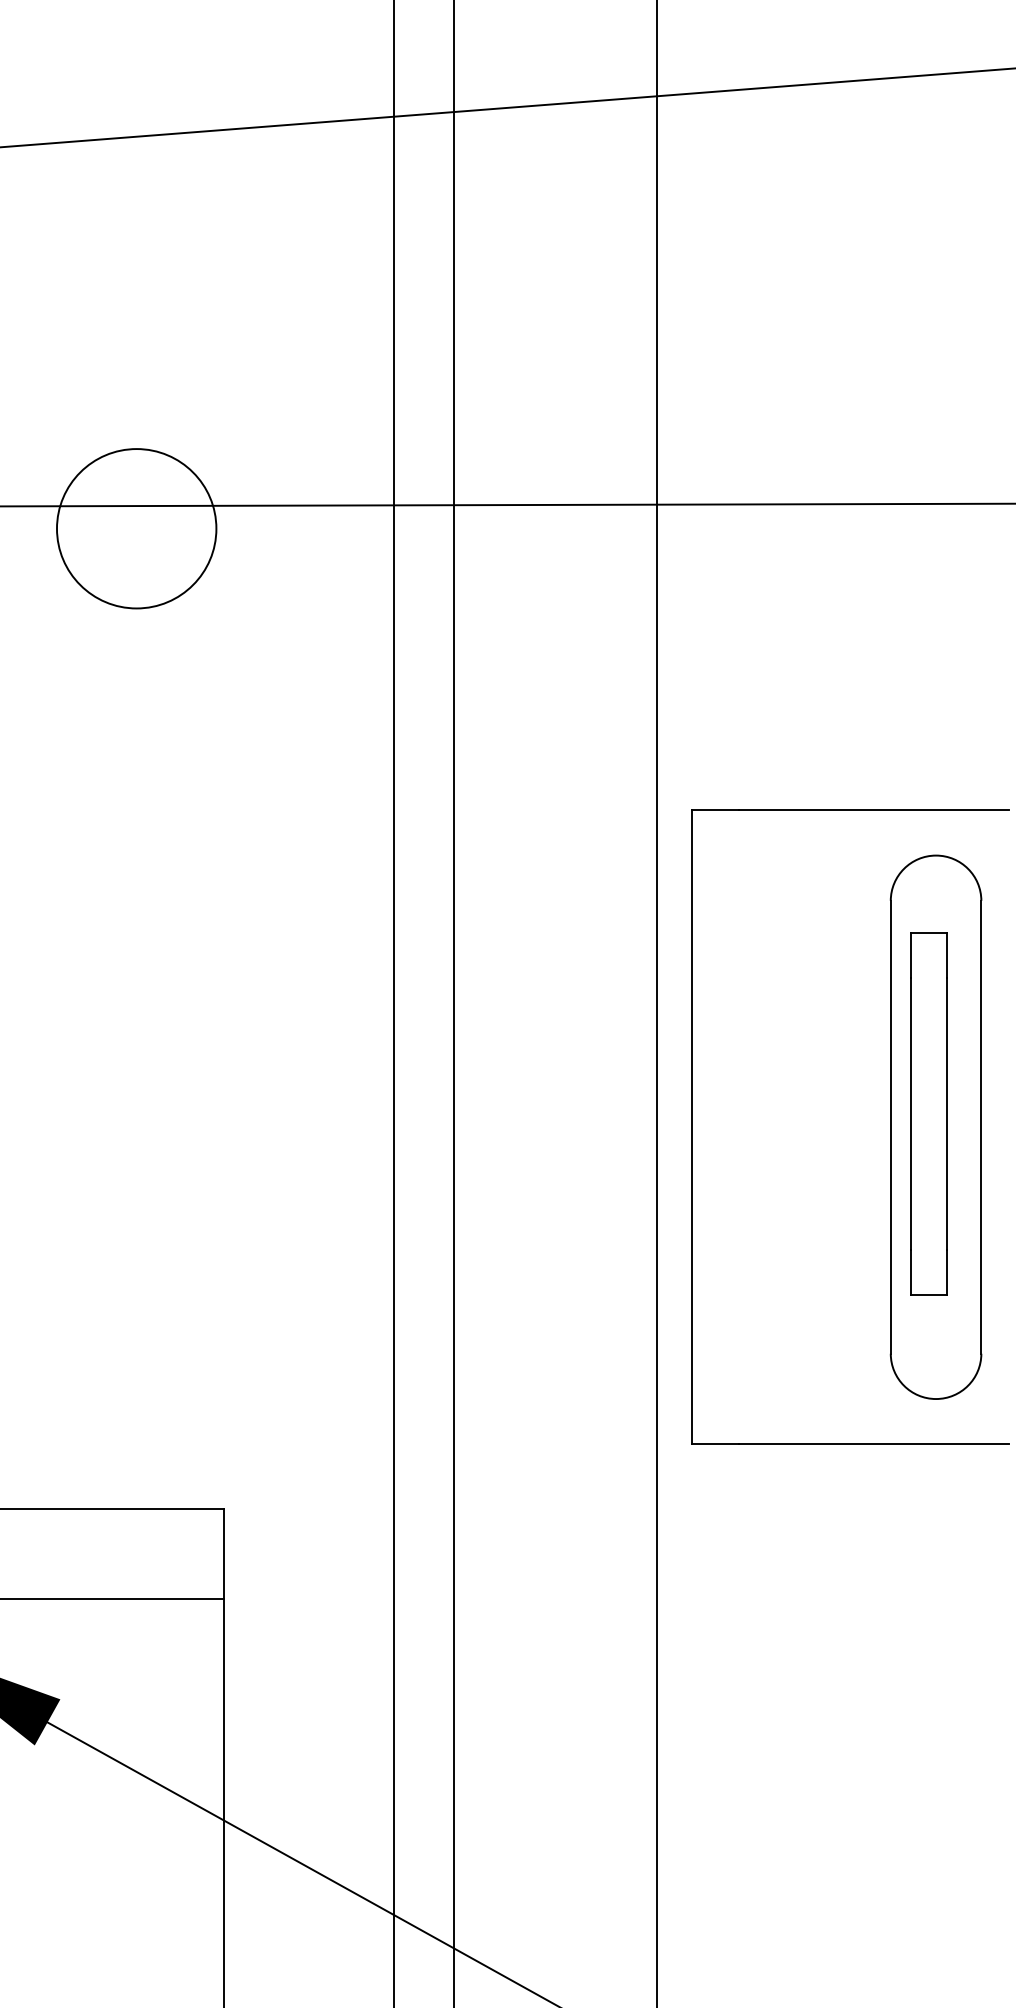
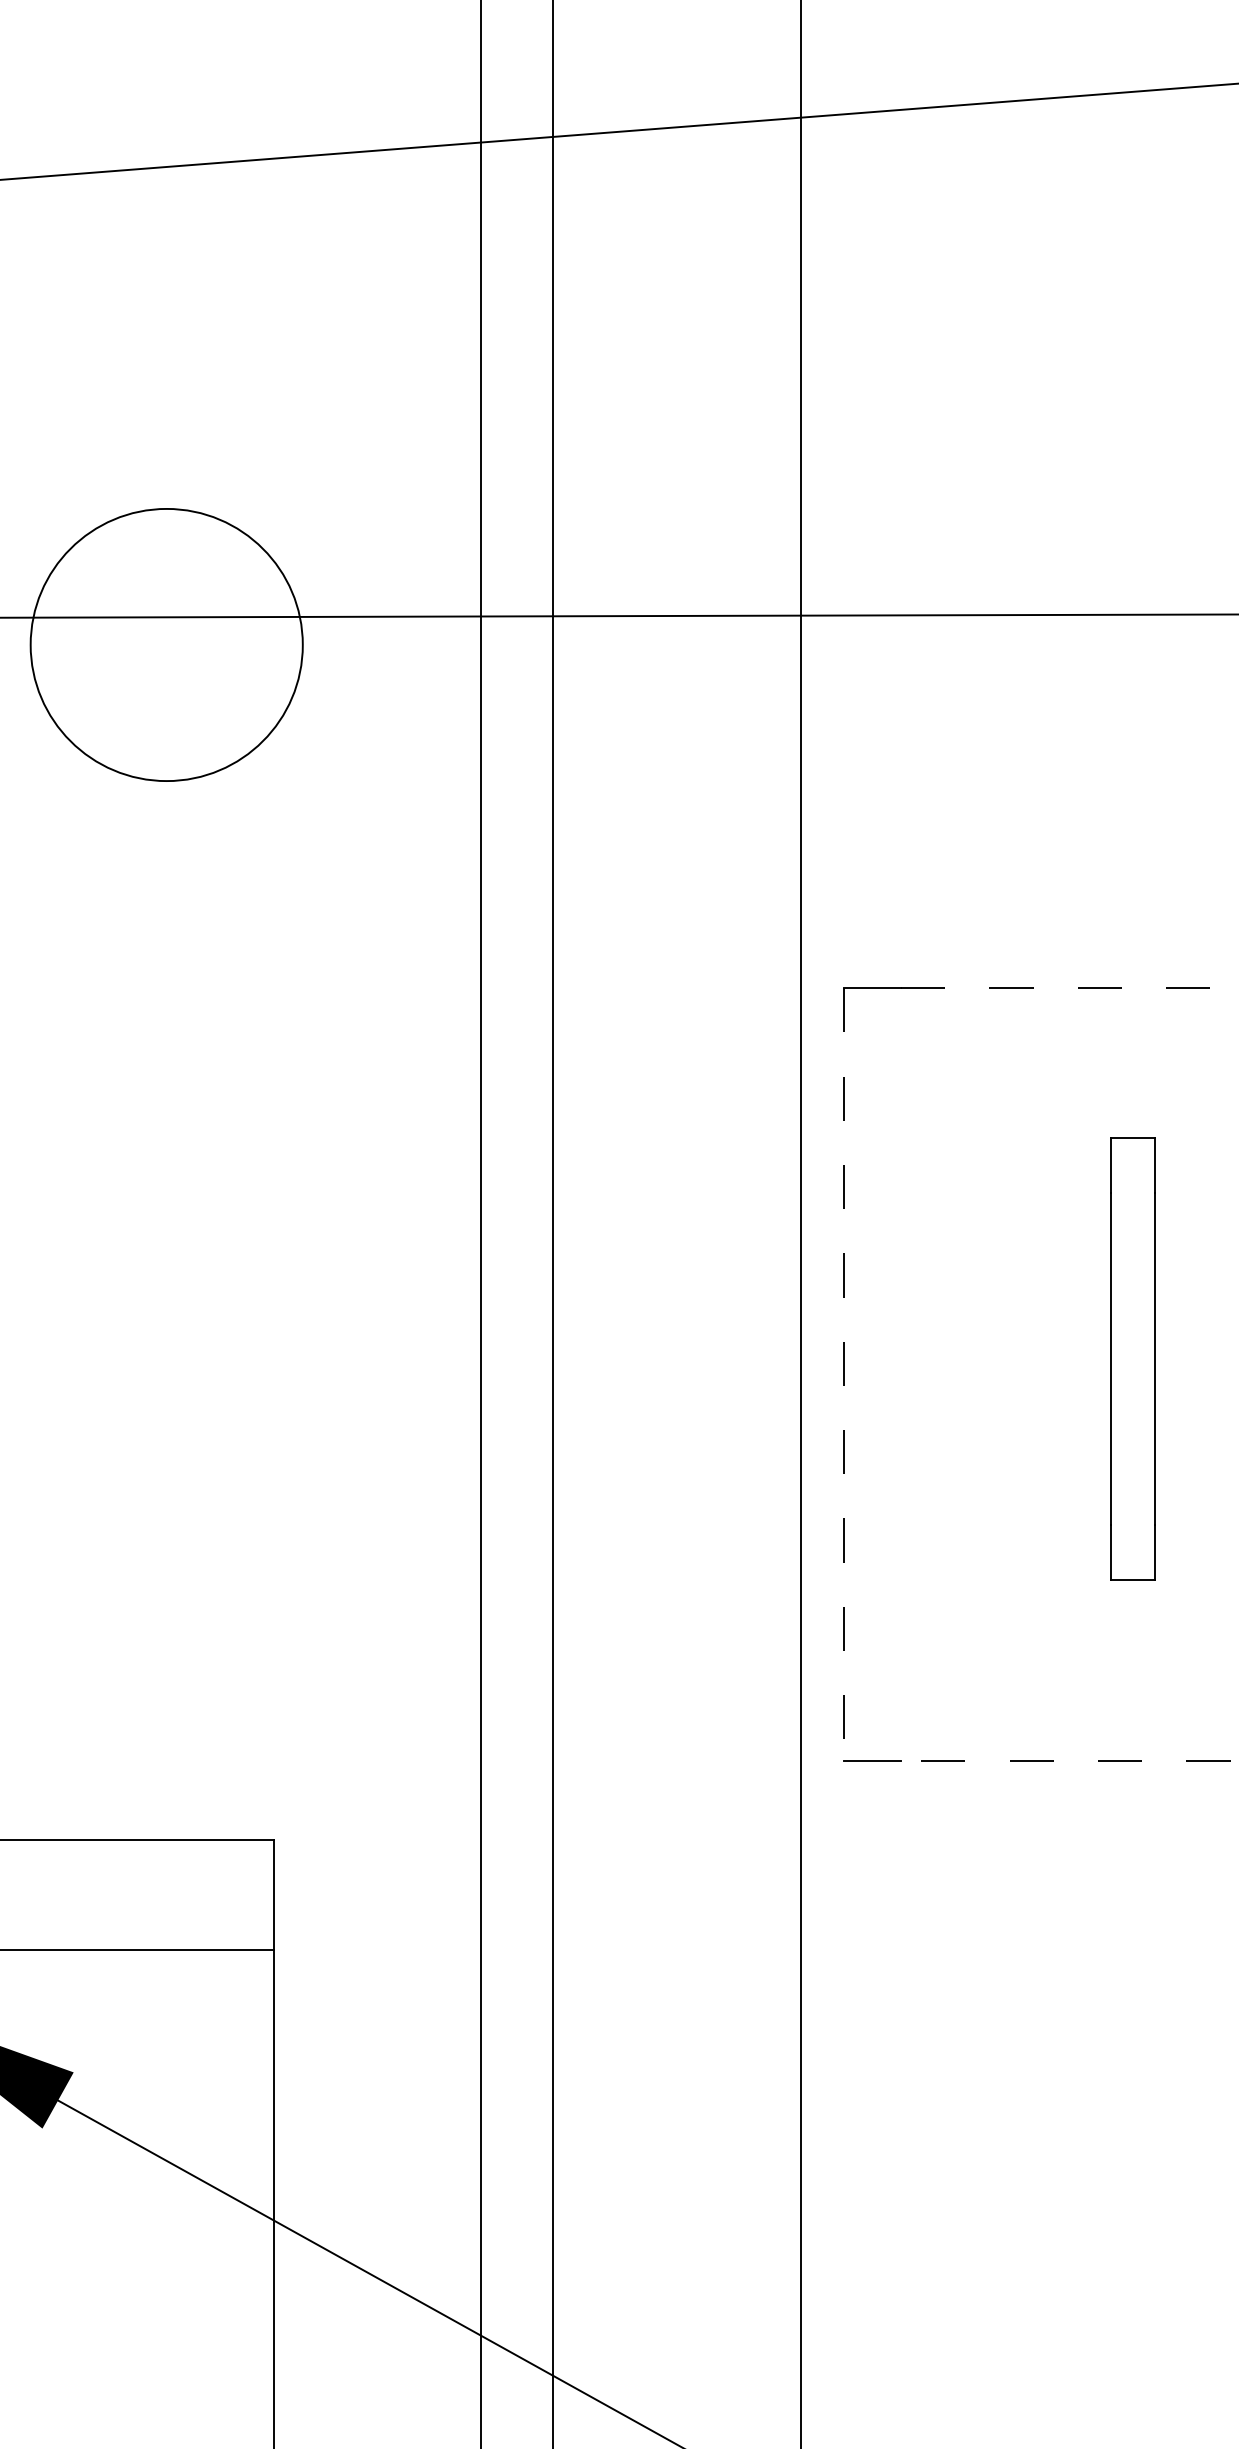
circle: (136, 528) -> (166, 644), size x1.4
line: (873, 810) -> (1065, 988), solid -> dashed
line: (691, 1127) -> (843, 1374), solid -> dashed
part: (936, 1127) -> (1141, 1374), removed
line: (873, 1444) -> (1065, 1761), solid -> dashed

